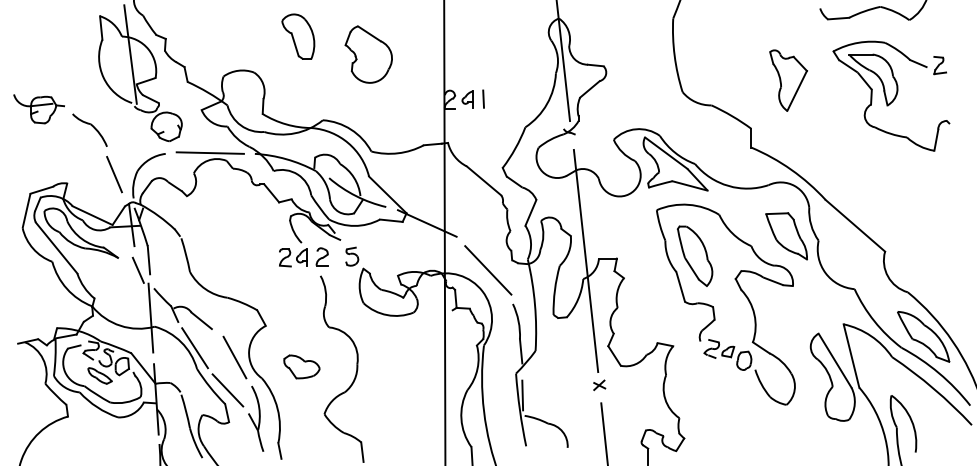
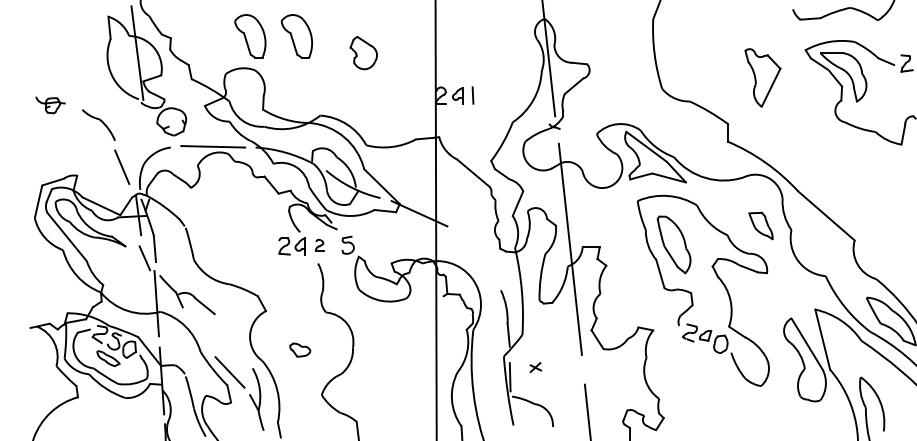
part: (249, 36) -> (250, 35), added
part: (368, 54) -> (363, 53), size x0.6
part: (38, 109) -> (49, 105), size x0.6
part: (786, 236) -> (760, 226), size x0.6
part: (321, 256) -> (318, 245), size x0.7
line: (488, 270) -> (477, 258), removed
line: (194, 348) -> (198, 332), removed
line: (234, 357) -> (236, 341), removed
part: (301, 366) -> (299, 349), size x0.6
part: (599, 385) -> (535, 367), moved

